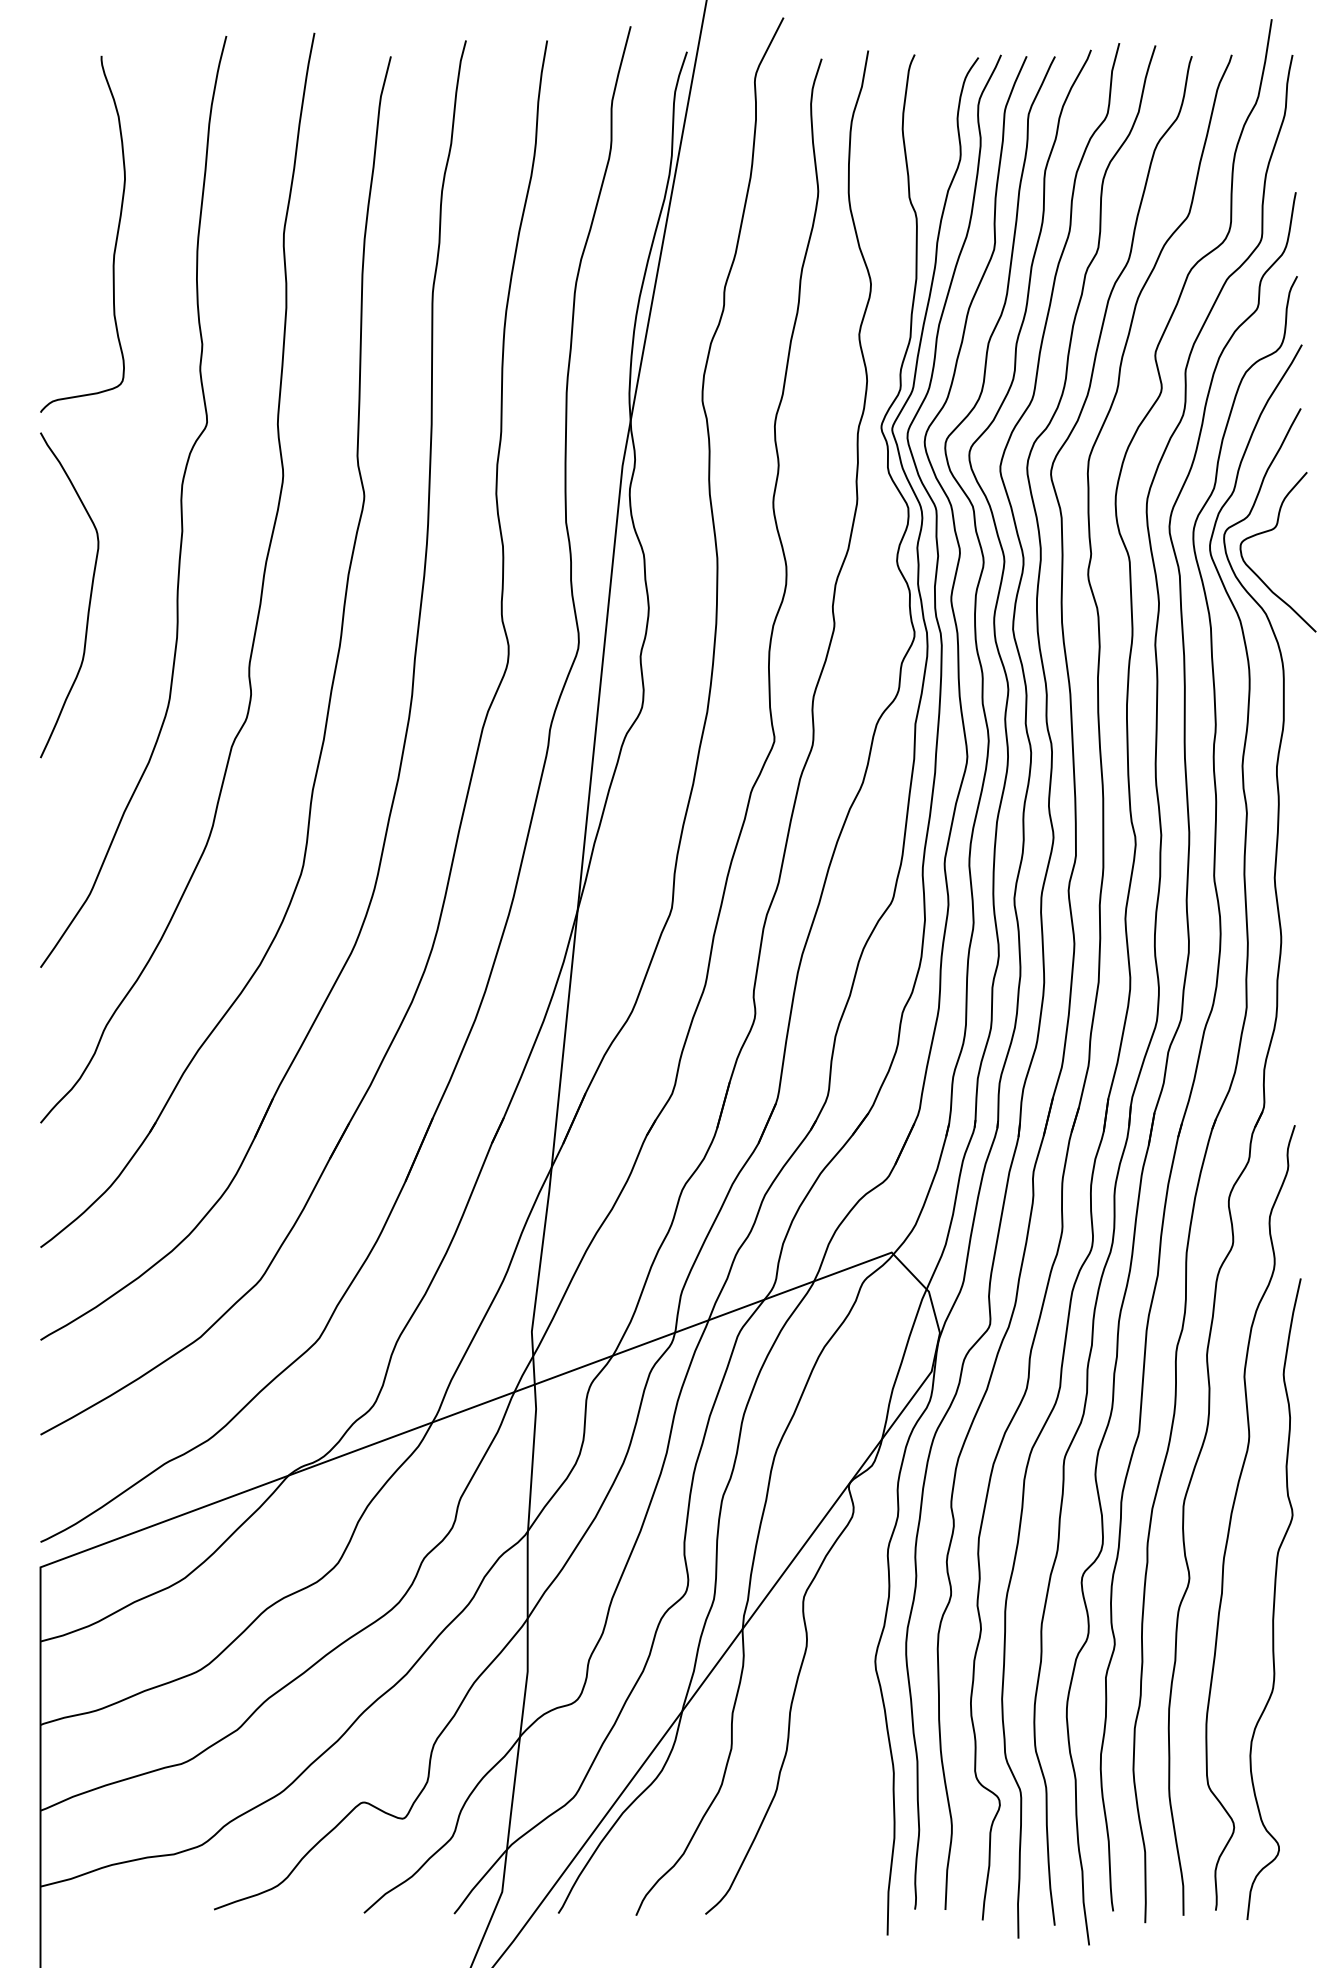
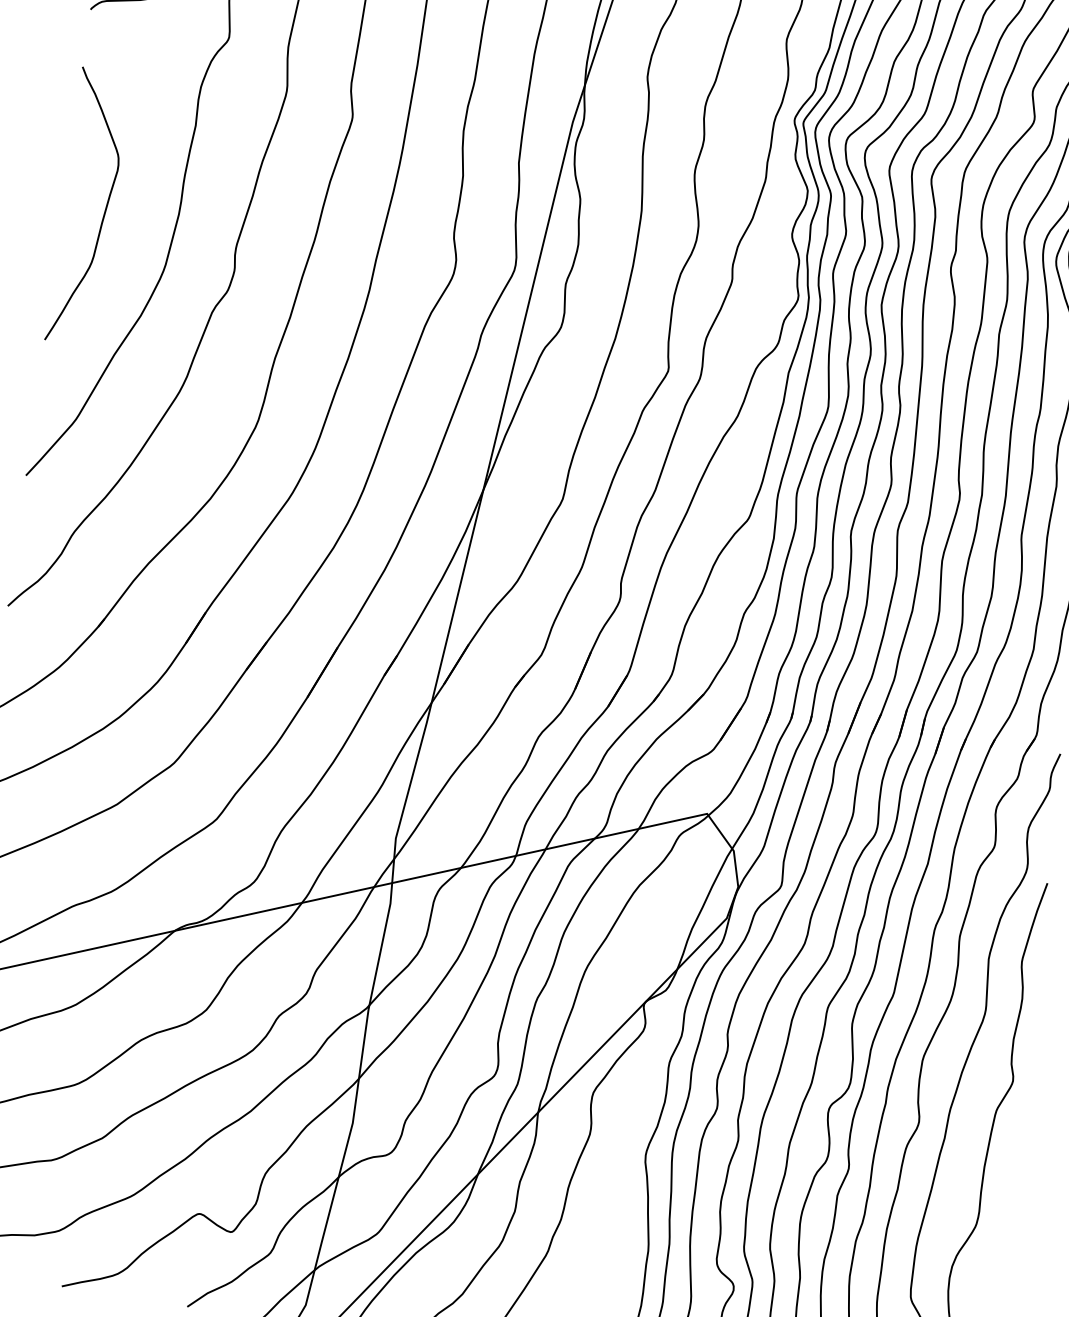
curve: (89, 597) -> (104, 210), moved

